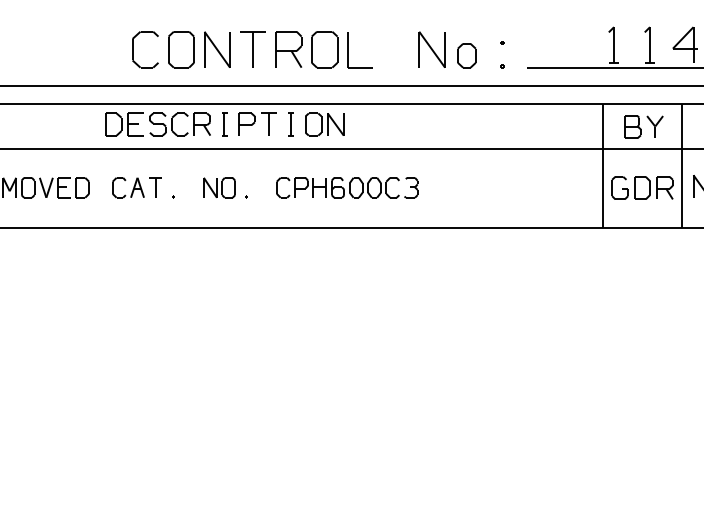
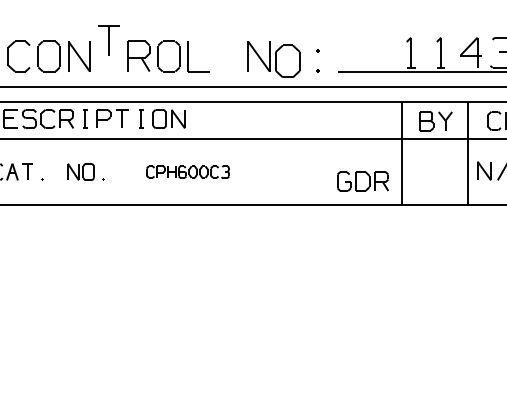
part: (252, 49) -> (108, 40), moved
part: (466, 55) -> (287, 61), size x1.6
part: (347, 187) -> (188, 171), size x0.7
part: (642, 187) -> (362, 180), moved

